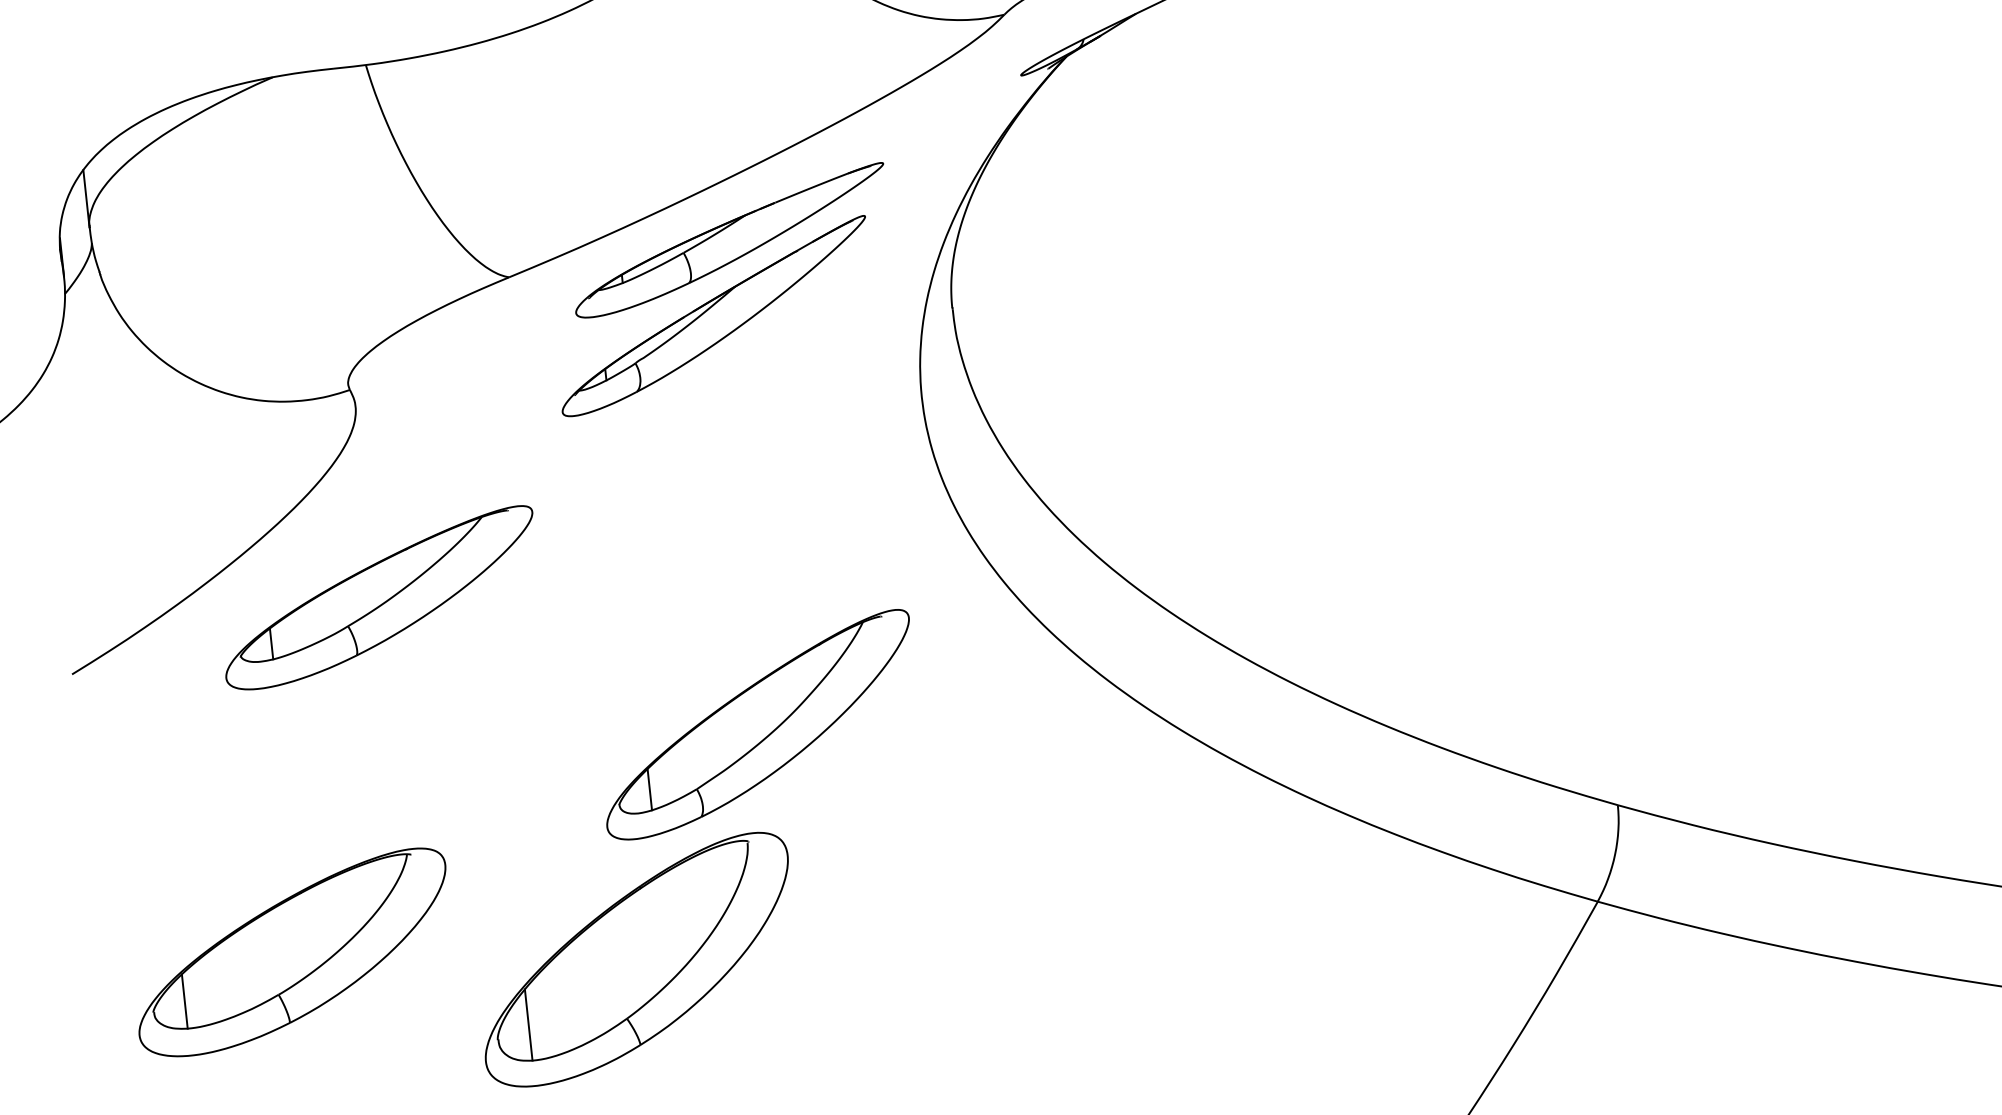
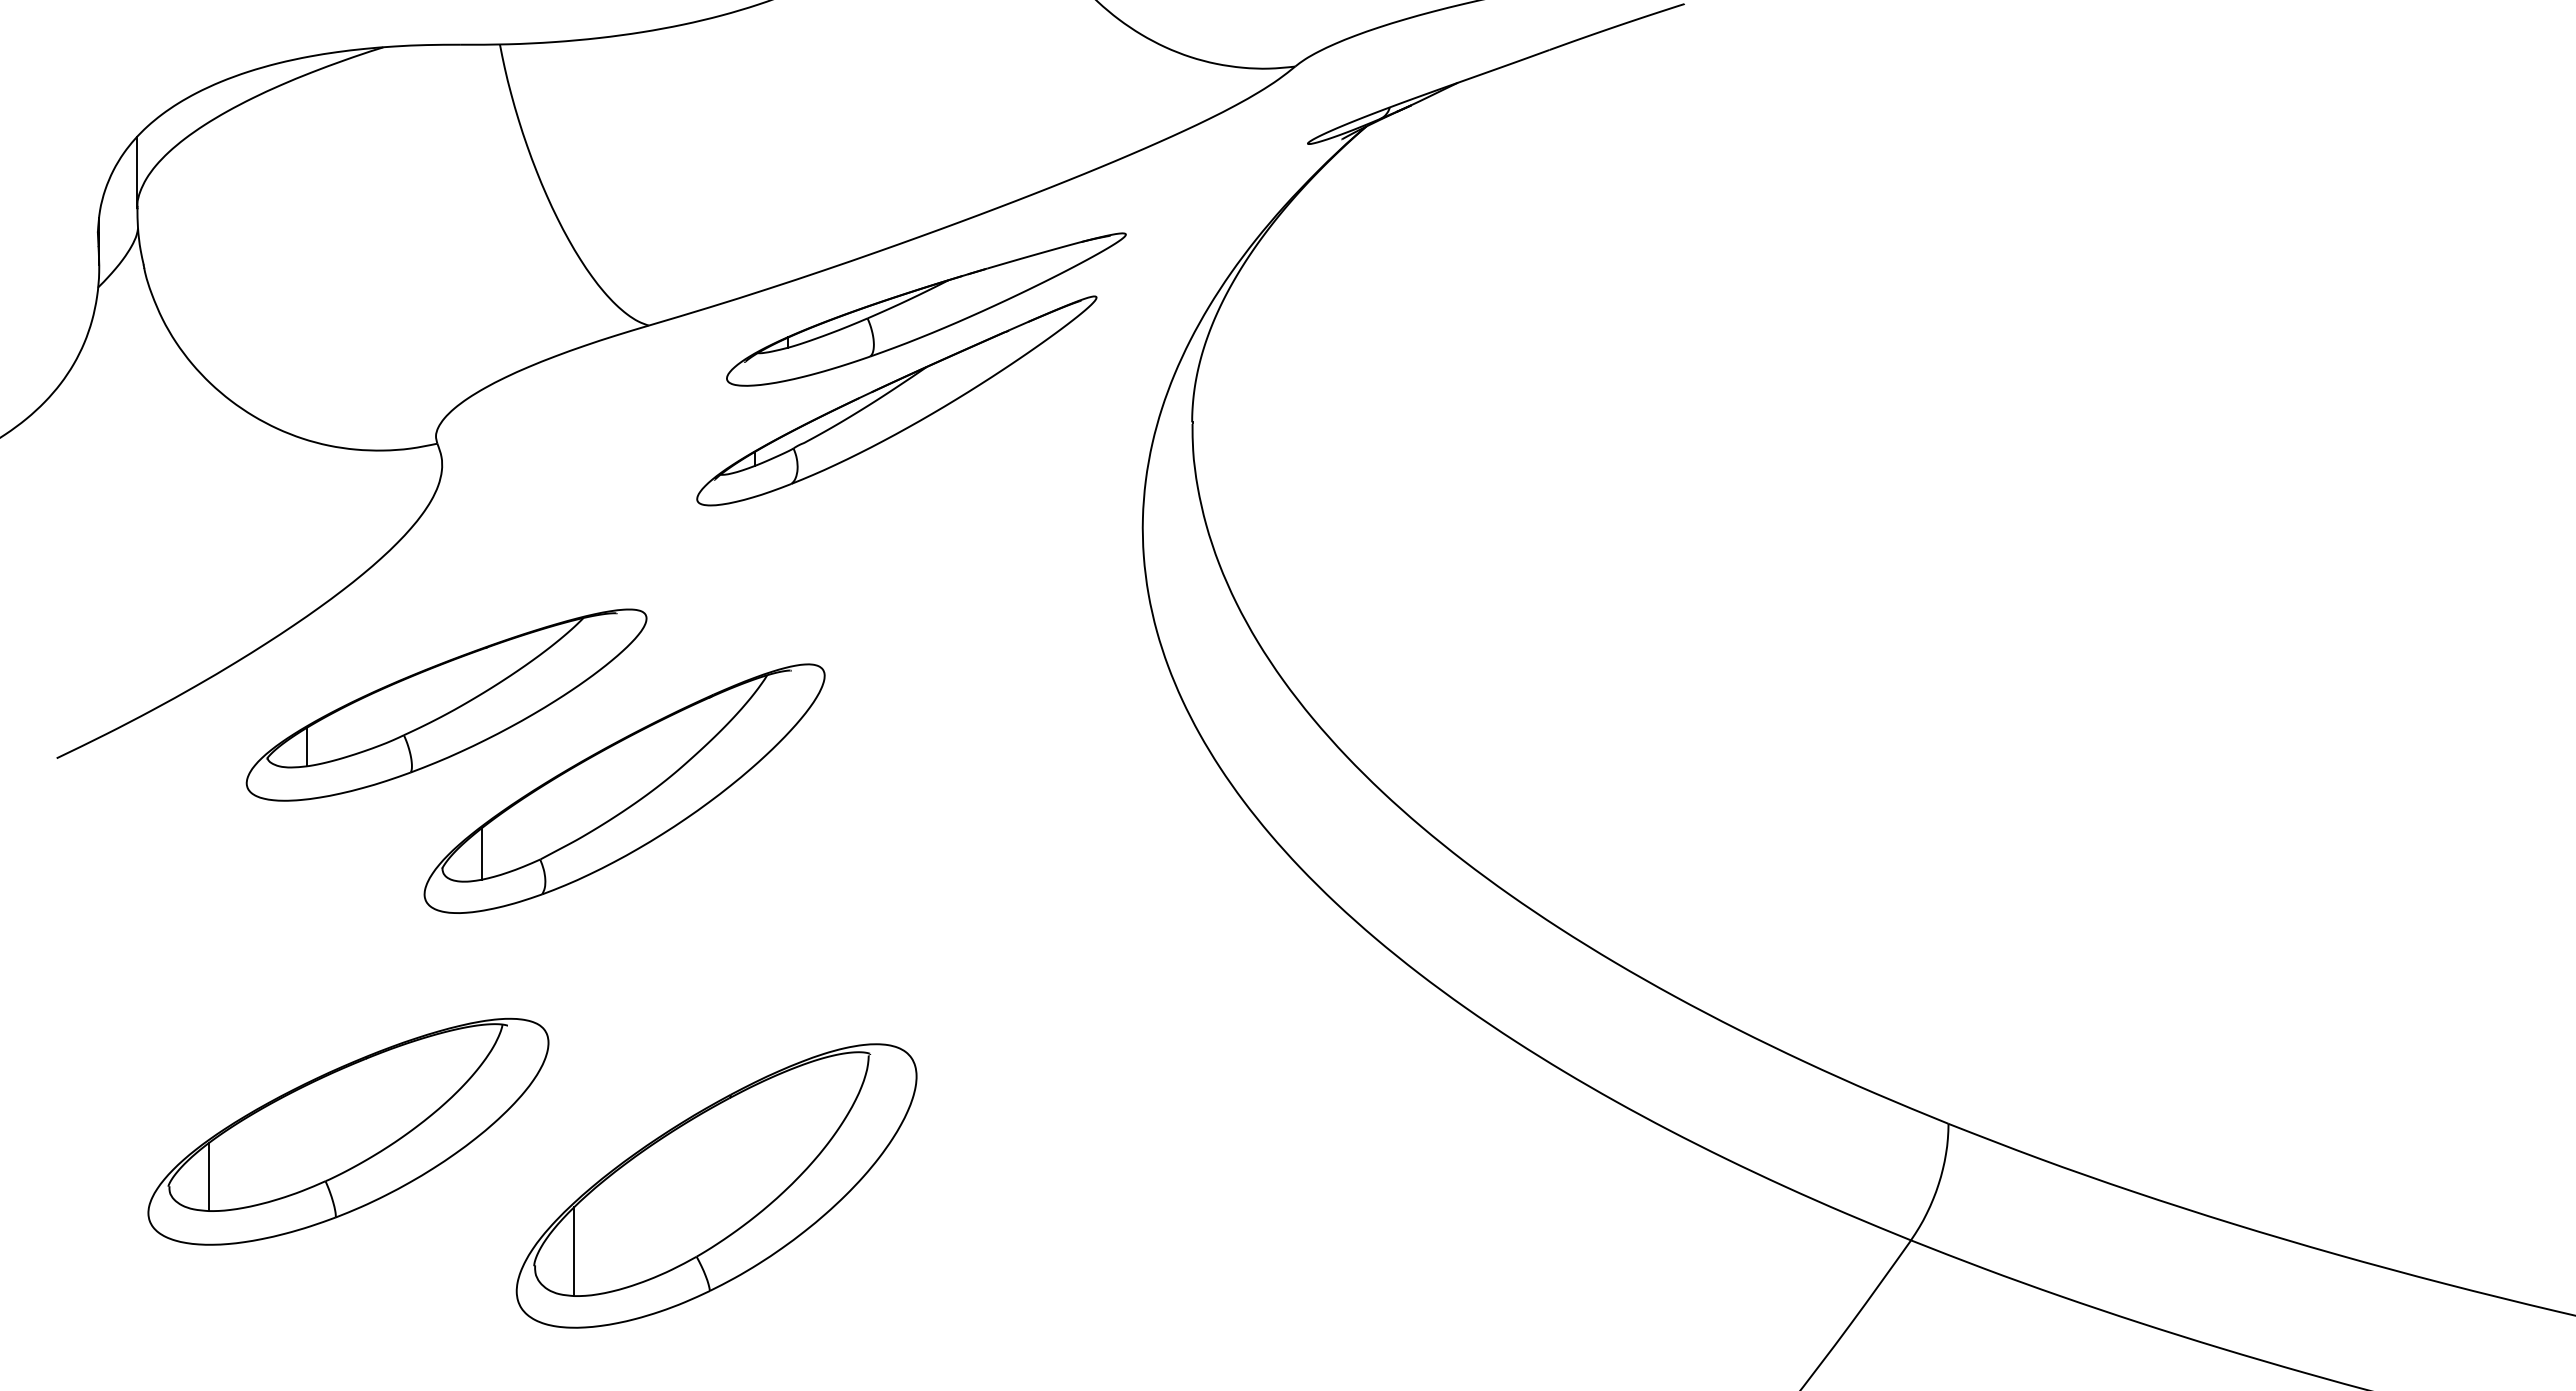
part: (758, 725) -> (624, 788), moved
part: (292, 953) -> (348, 1131), moved

